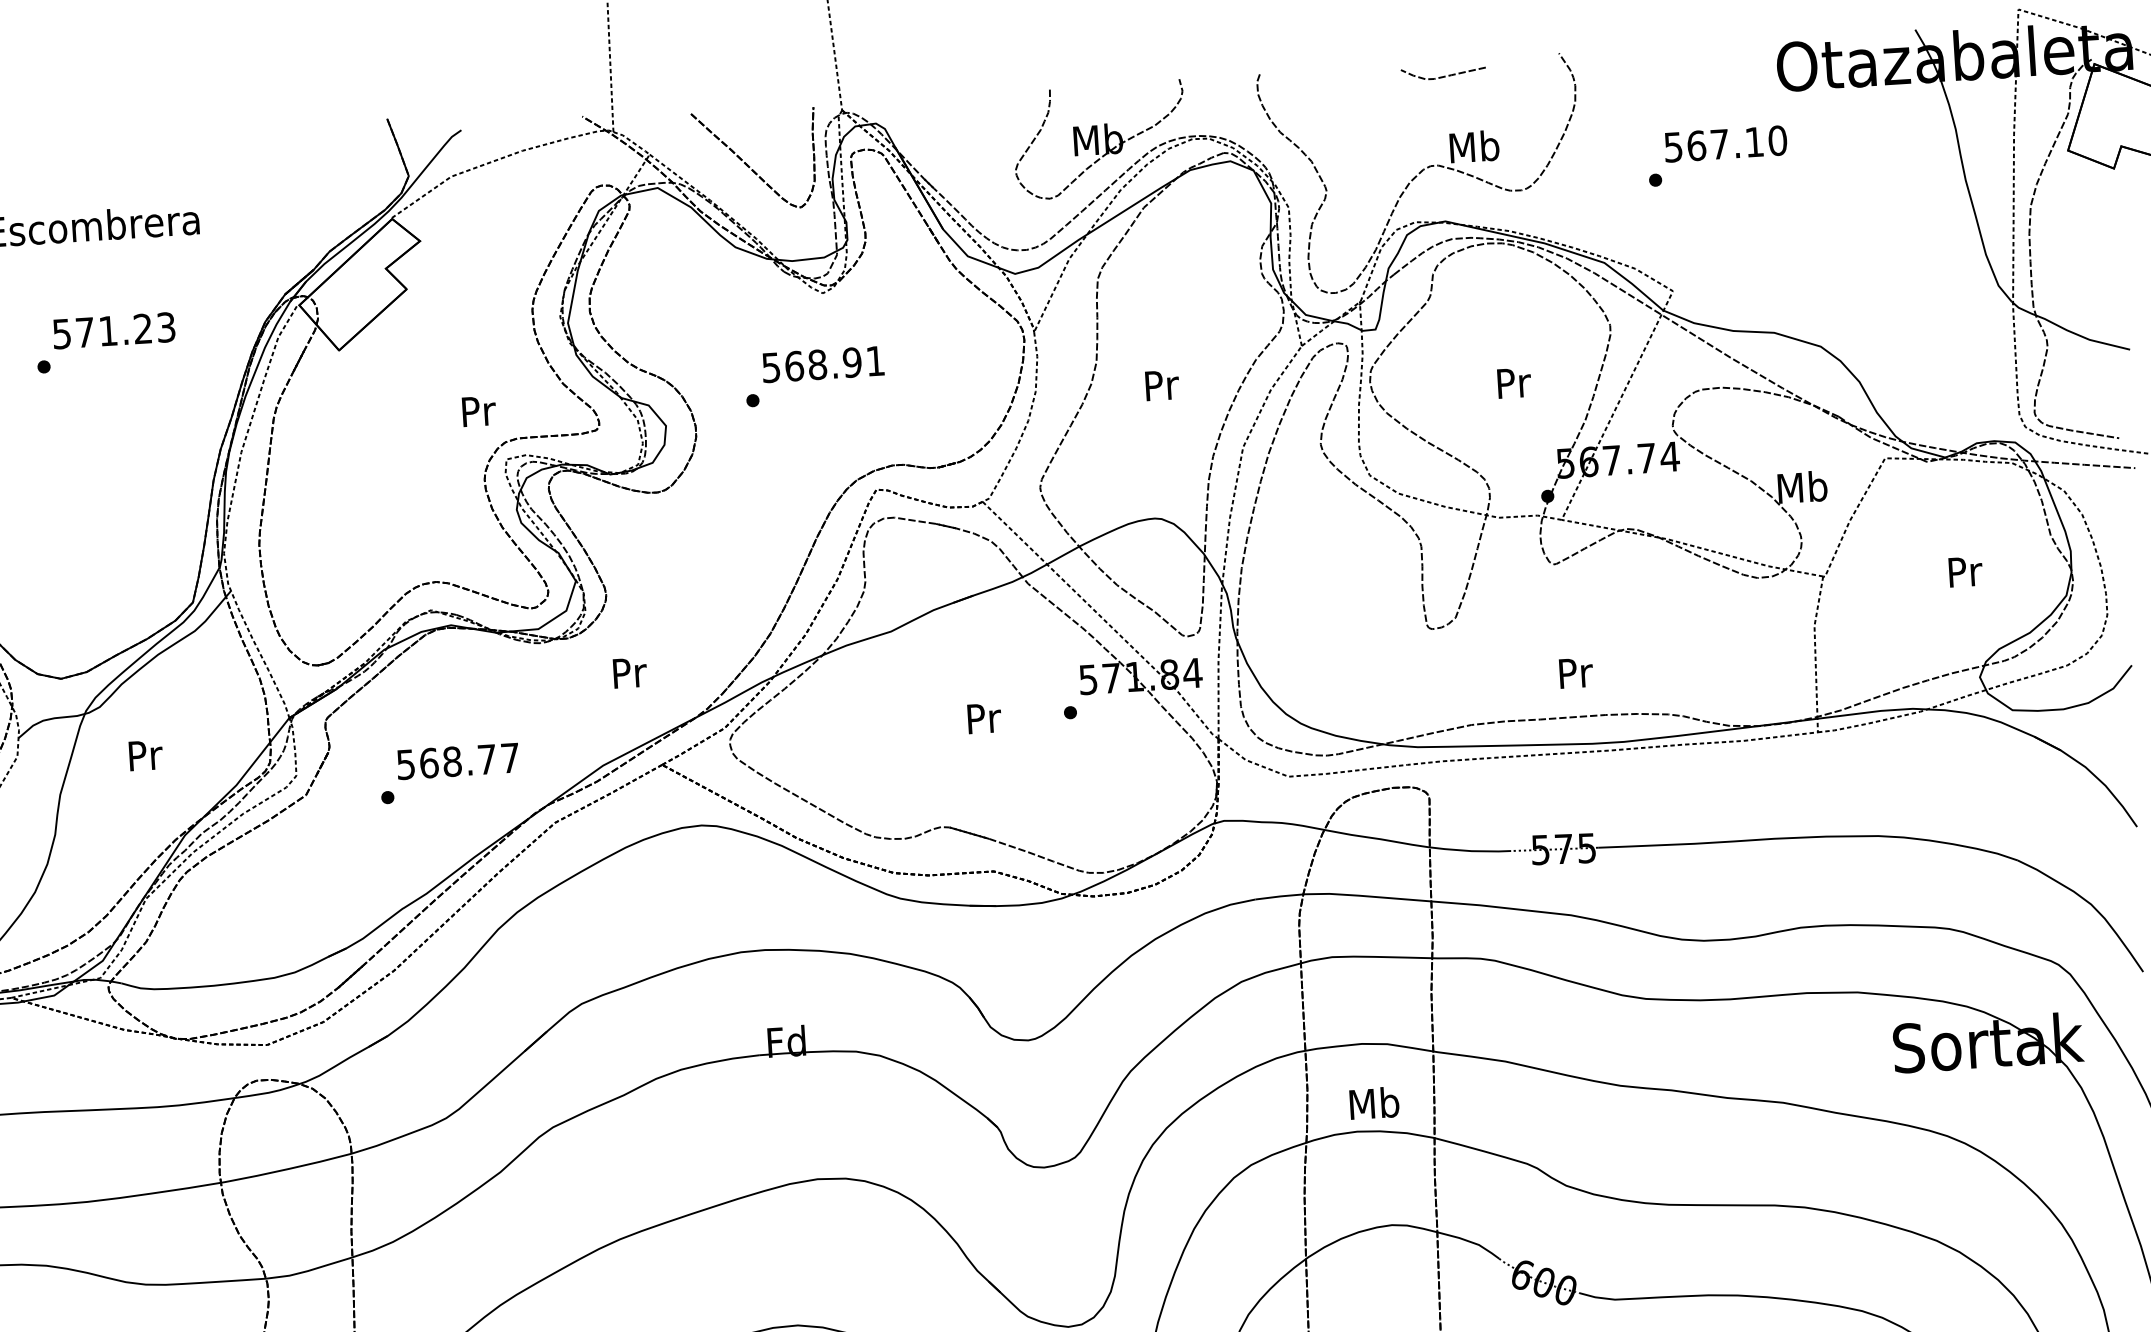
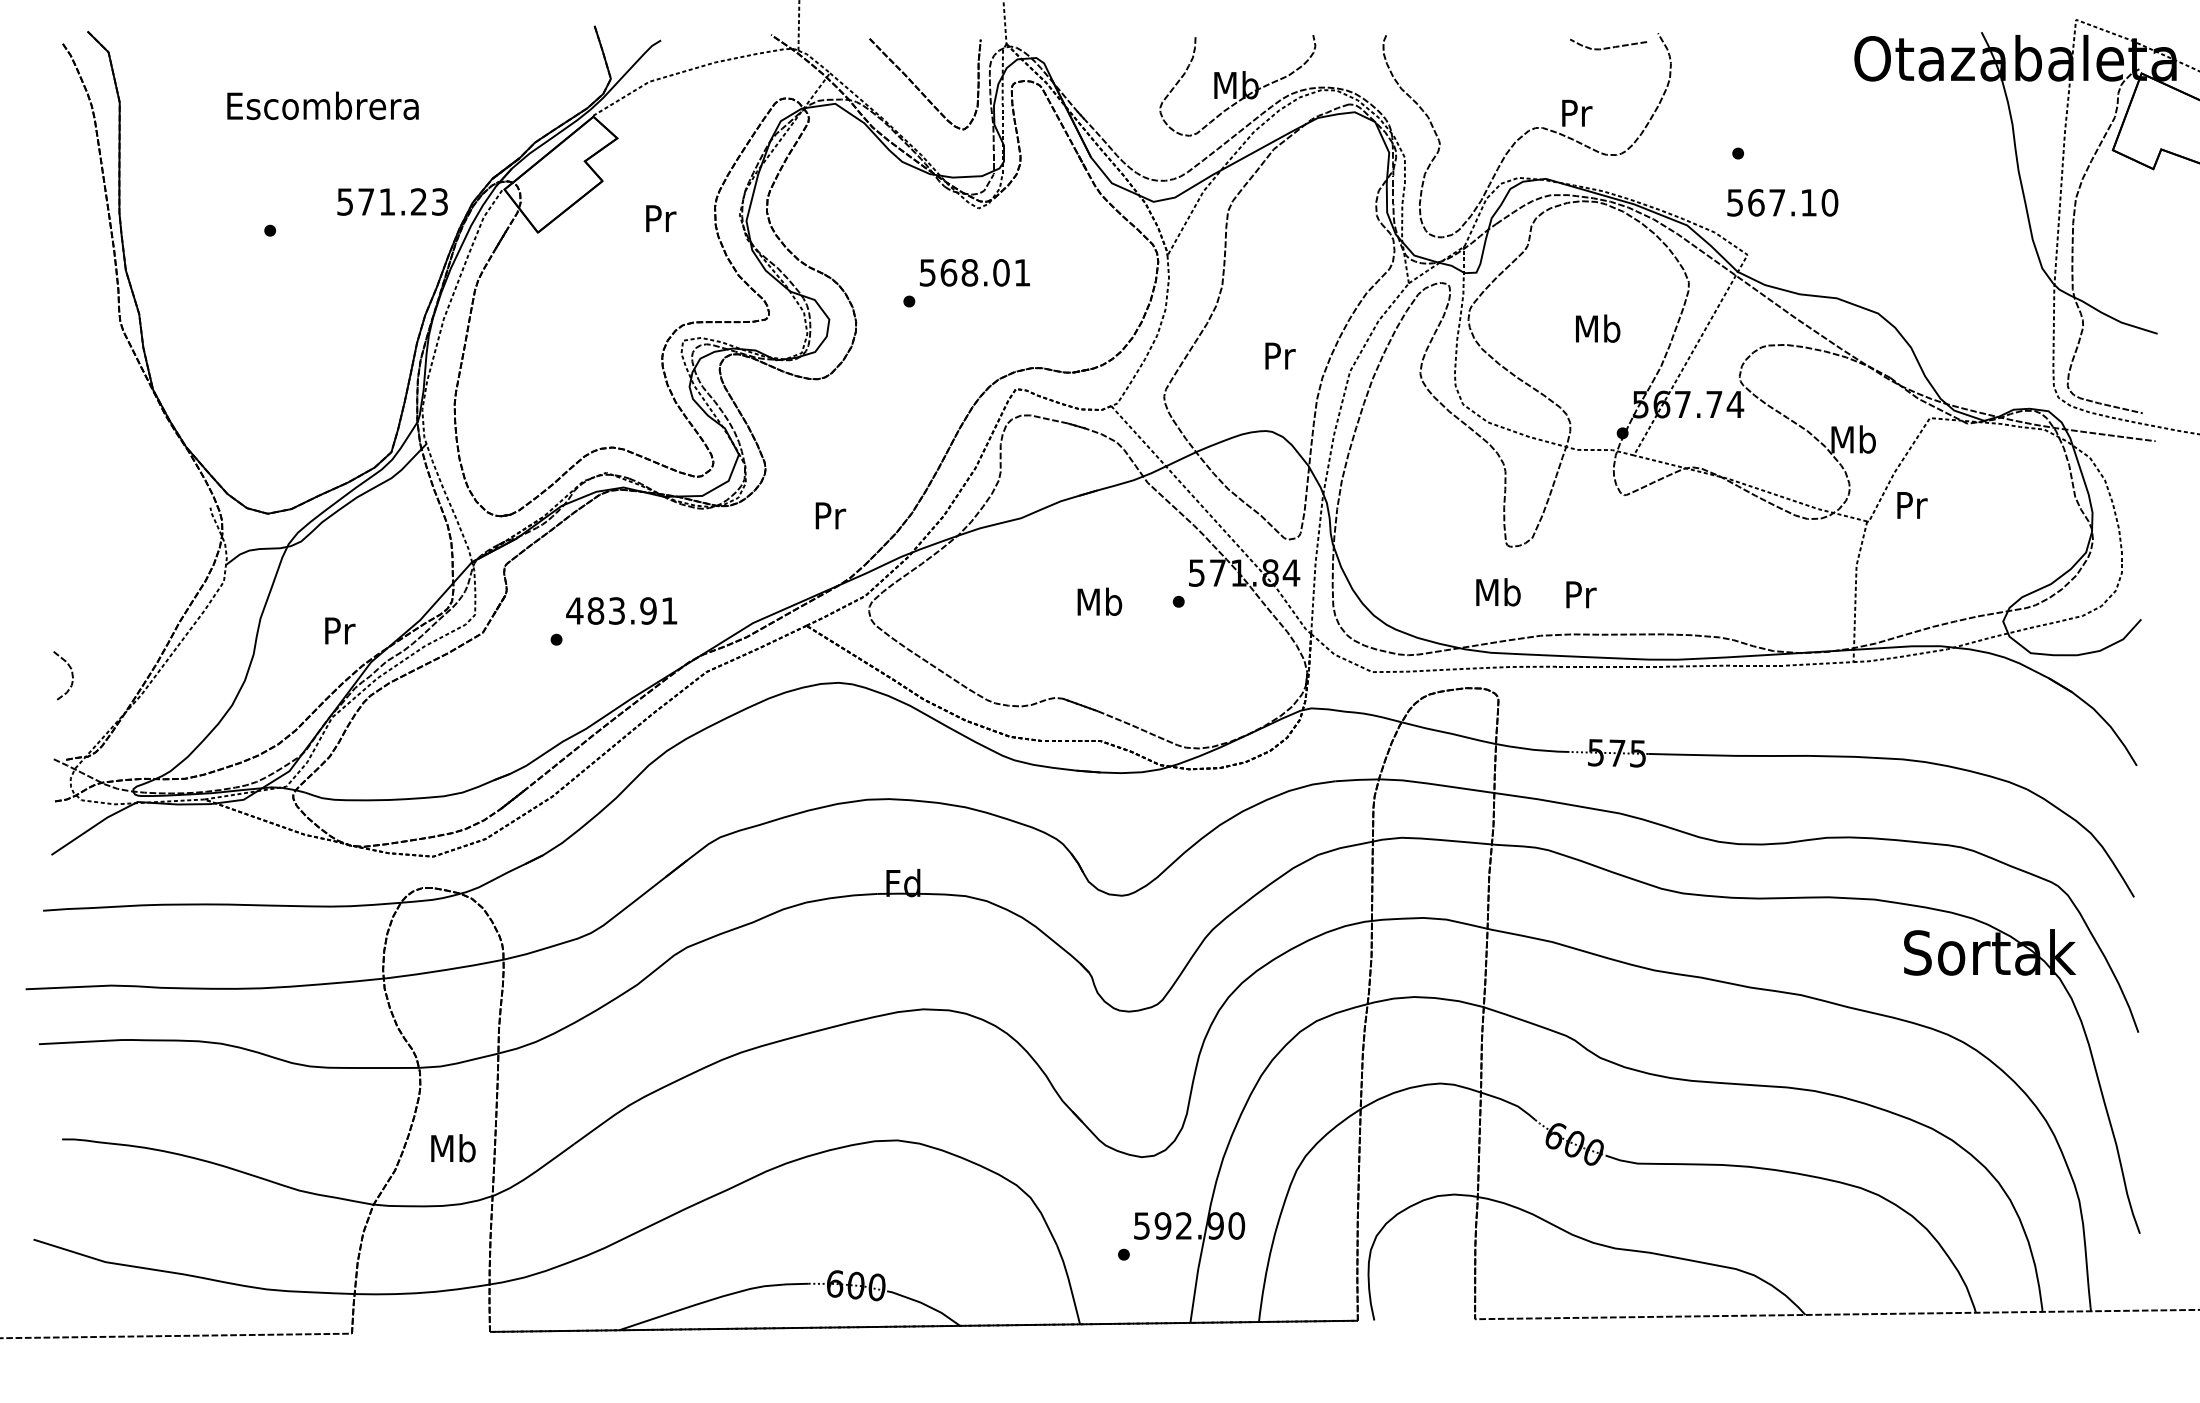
curve: (1443, 76) -> (1608, 47), moved
text: (1725, 143) -> (1782, 202), moved
text: (1474, 146) -> (1576, 112), Mb -> Pr
text: (113, 330) -> (392, 201), moved
text: (852, 362) -> (1001, 272), 568.91 -> 568.01
text: (1513, 382) -> (1598, 328), Pr -> Mb
text: (1162, 384) -> (1280, 355), moved
text: (479, 411) -> (661, 218), moved
text: (1965, 571) -> (1912, 505), moved
text: (629, 672) -> (830, 515), moved
text: (1576, 672) -> (1581, 594), moved
text: (983, 717) -> (1099, 601), Pr -> Mb
text: (146, 755) -> (340, 630), moved
text: (457, 760) -> (621, 610), 568.77 -> 483.91
text: (1374, 1103) -> (1498, 592), moved

